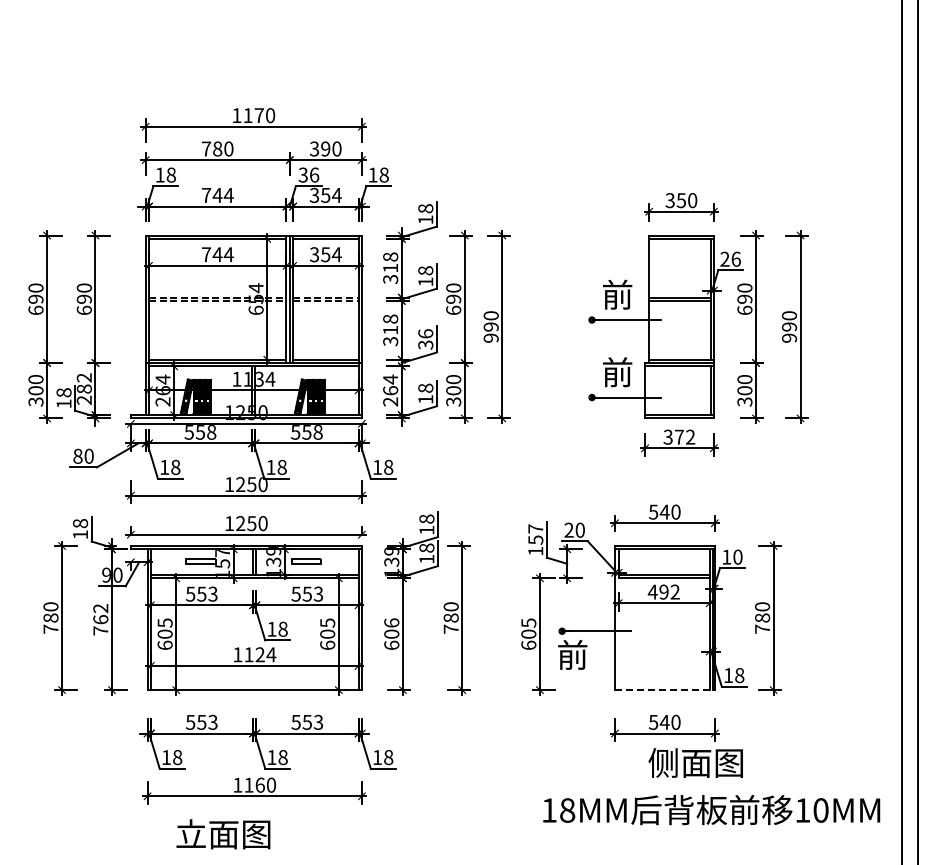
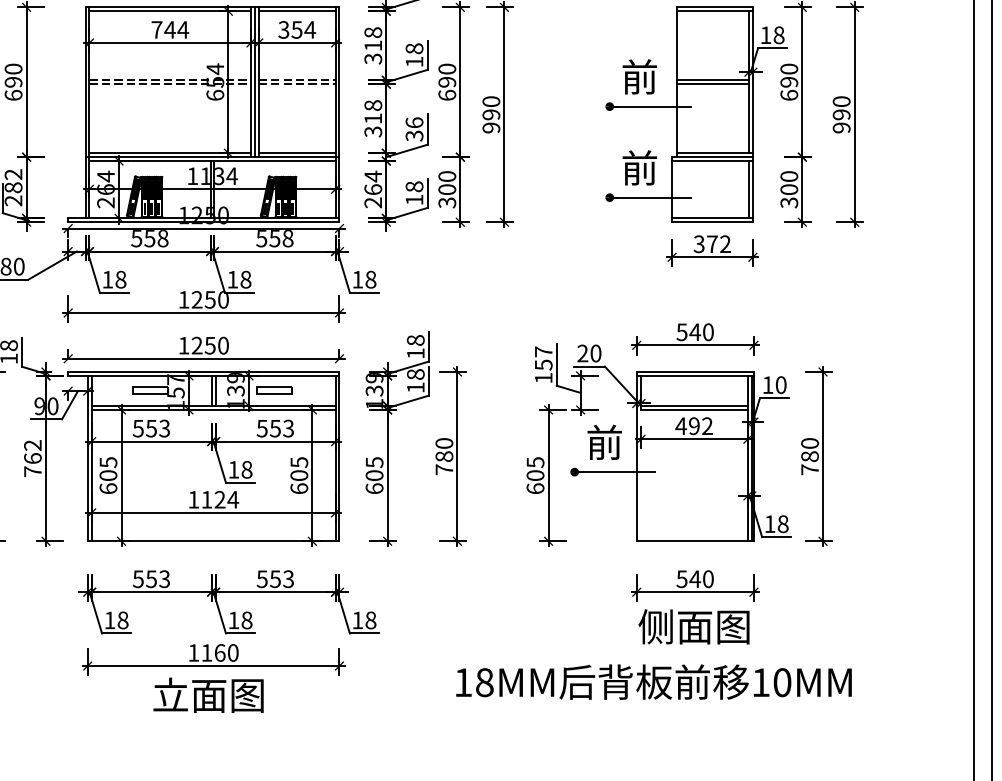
text: (730, 258) -> (772, 34), 26 -> 18
text: (391, 622) -> (374, 461), 606 -> 605
text: (572, 654) -> (604, 441), moved
line: (664, 690) -> (694, 541), dashed -> solid
text: (695, 762) -> (693, 626), moved
text: (711, 810) -> (653, 682), moved
text: (223, 834) -> (208, 695), moved

